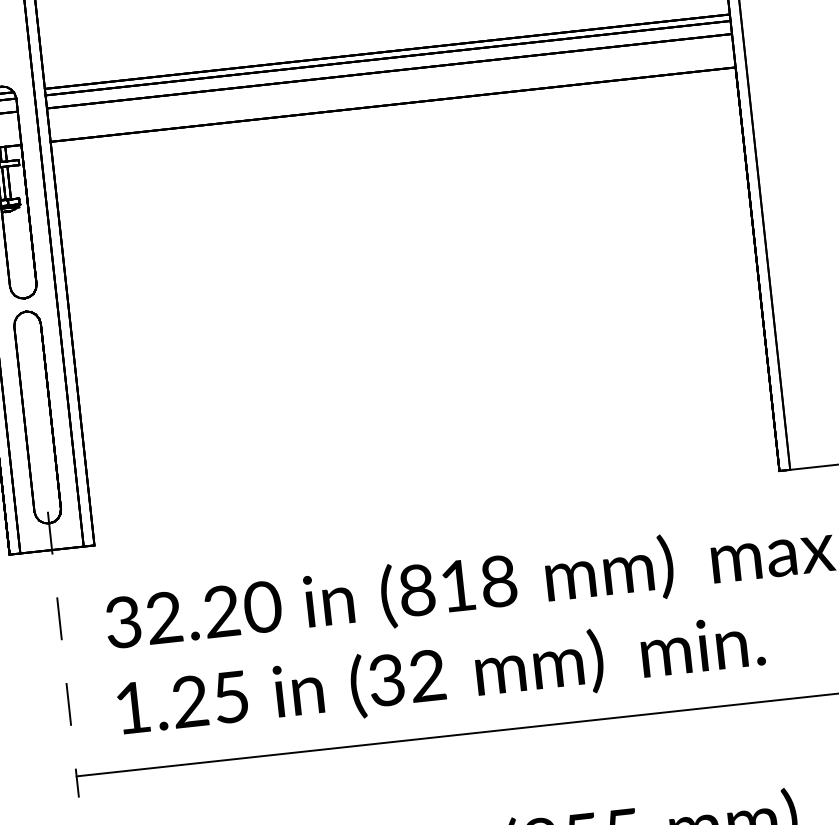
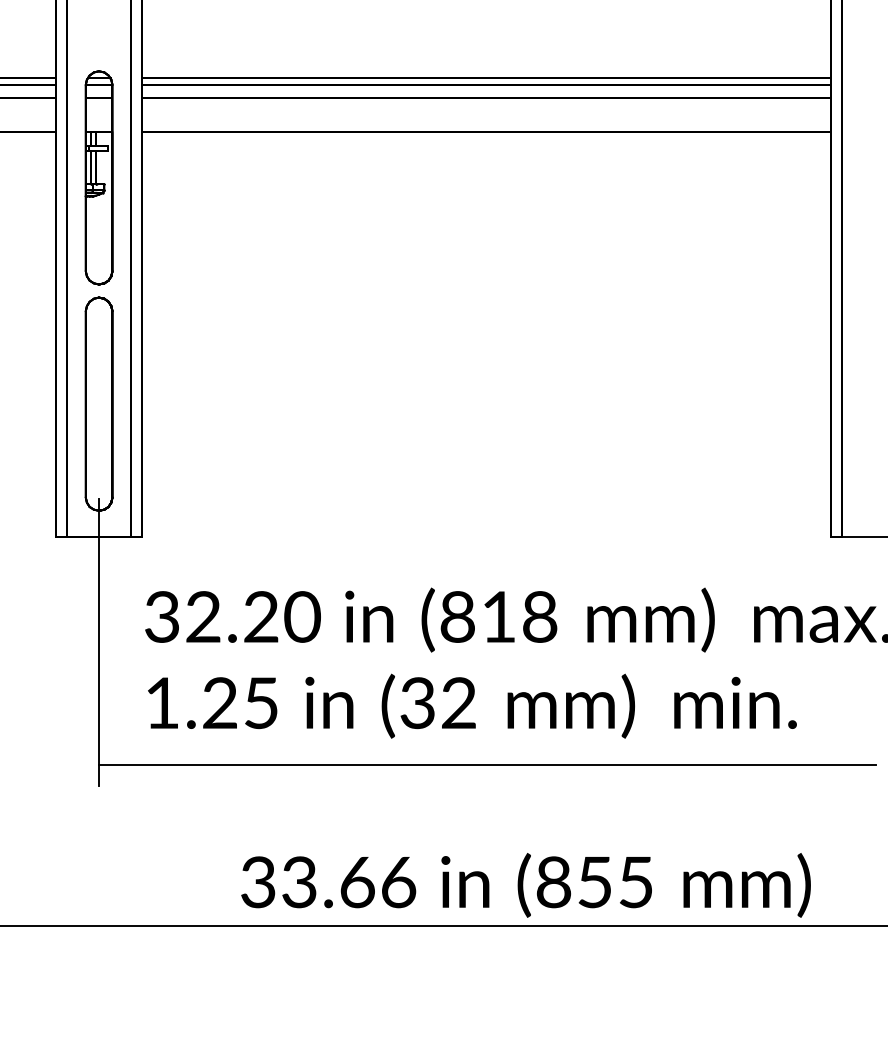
line: (63, 654) -> (99, 642), dashed -> solid

